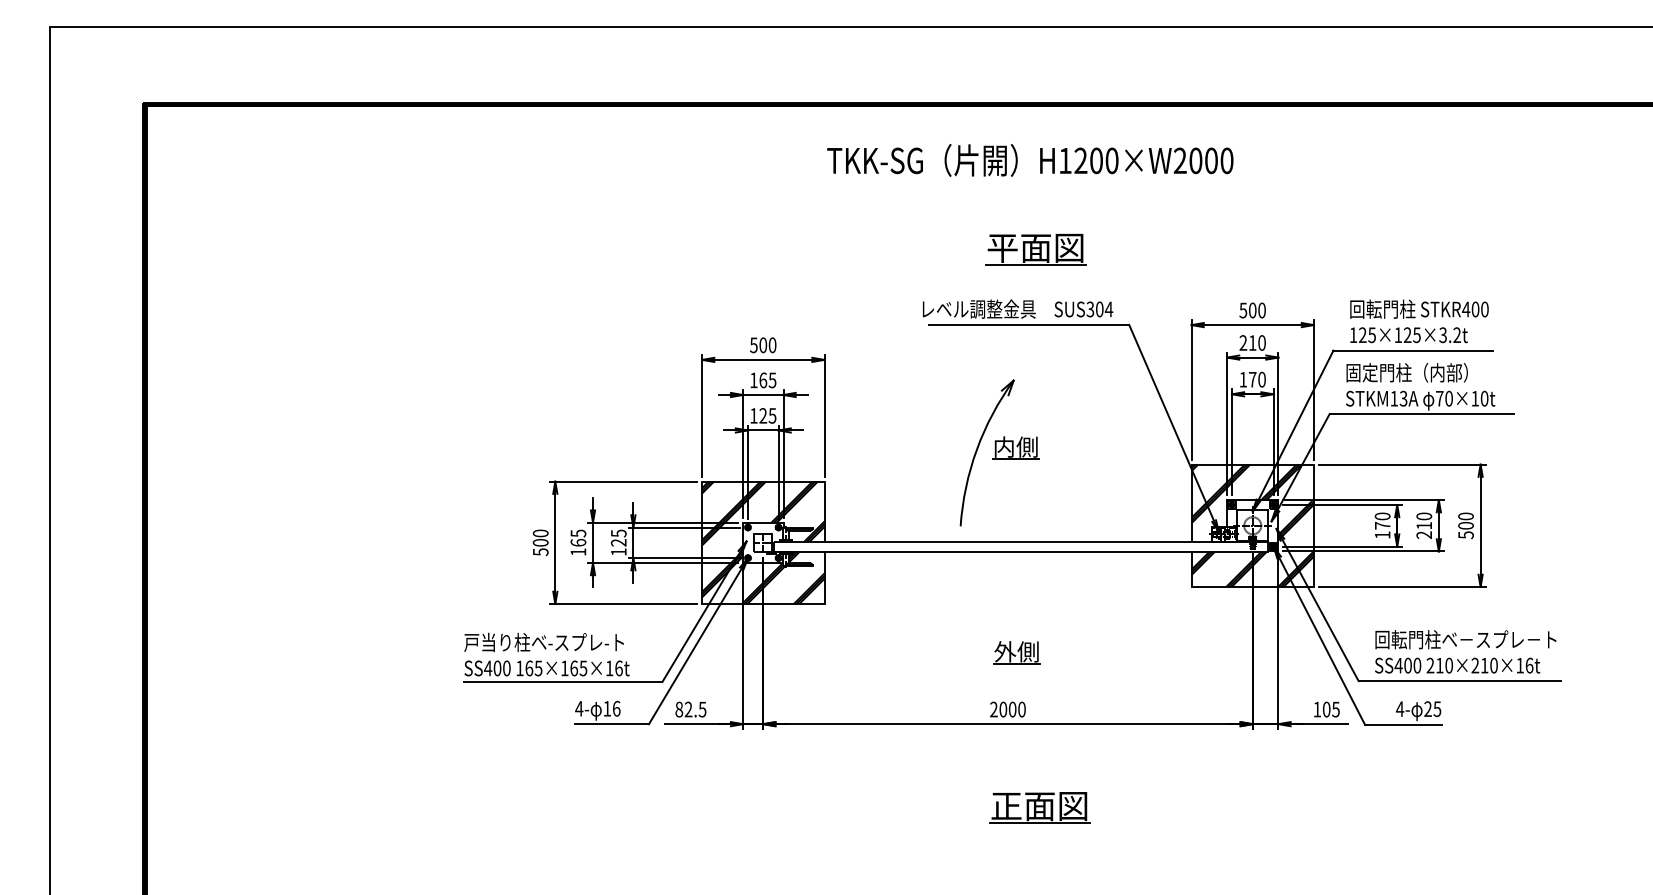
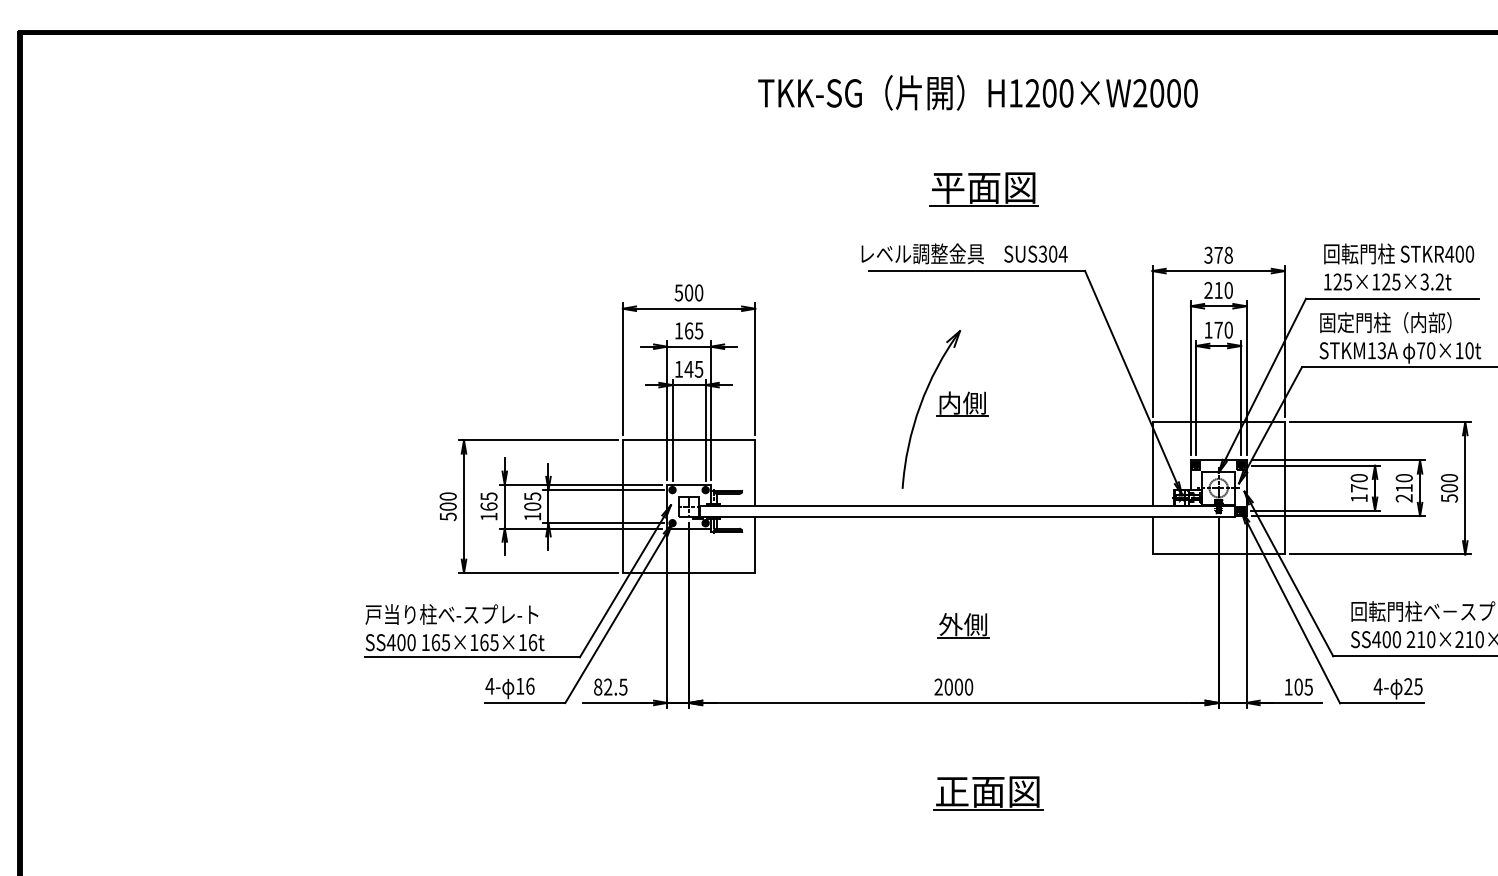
text: (1252, 310) -> (1218, 255), 500 -> 378
text: (763, 415) -> (689, 368), 125 -> 145
hatch: (1252, 525) -> (1218, 487), removed
text: (618, 542) -> (532, 506), 125 -> 105
hatch: (763, 542) -> (689, 506), removed

